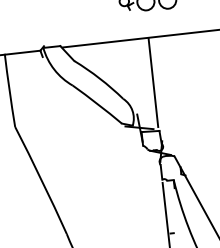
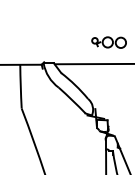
line: (154, 81) -> (107, 90), removed

